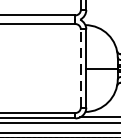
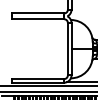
line: (80, 67) -> (67, 48), dashed -> solid

